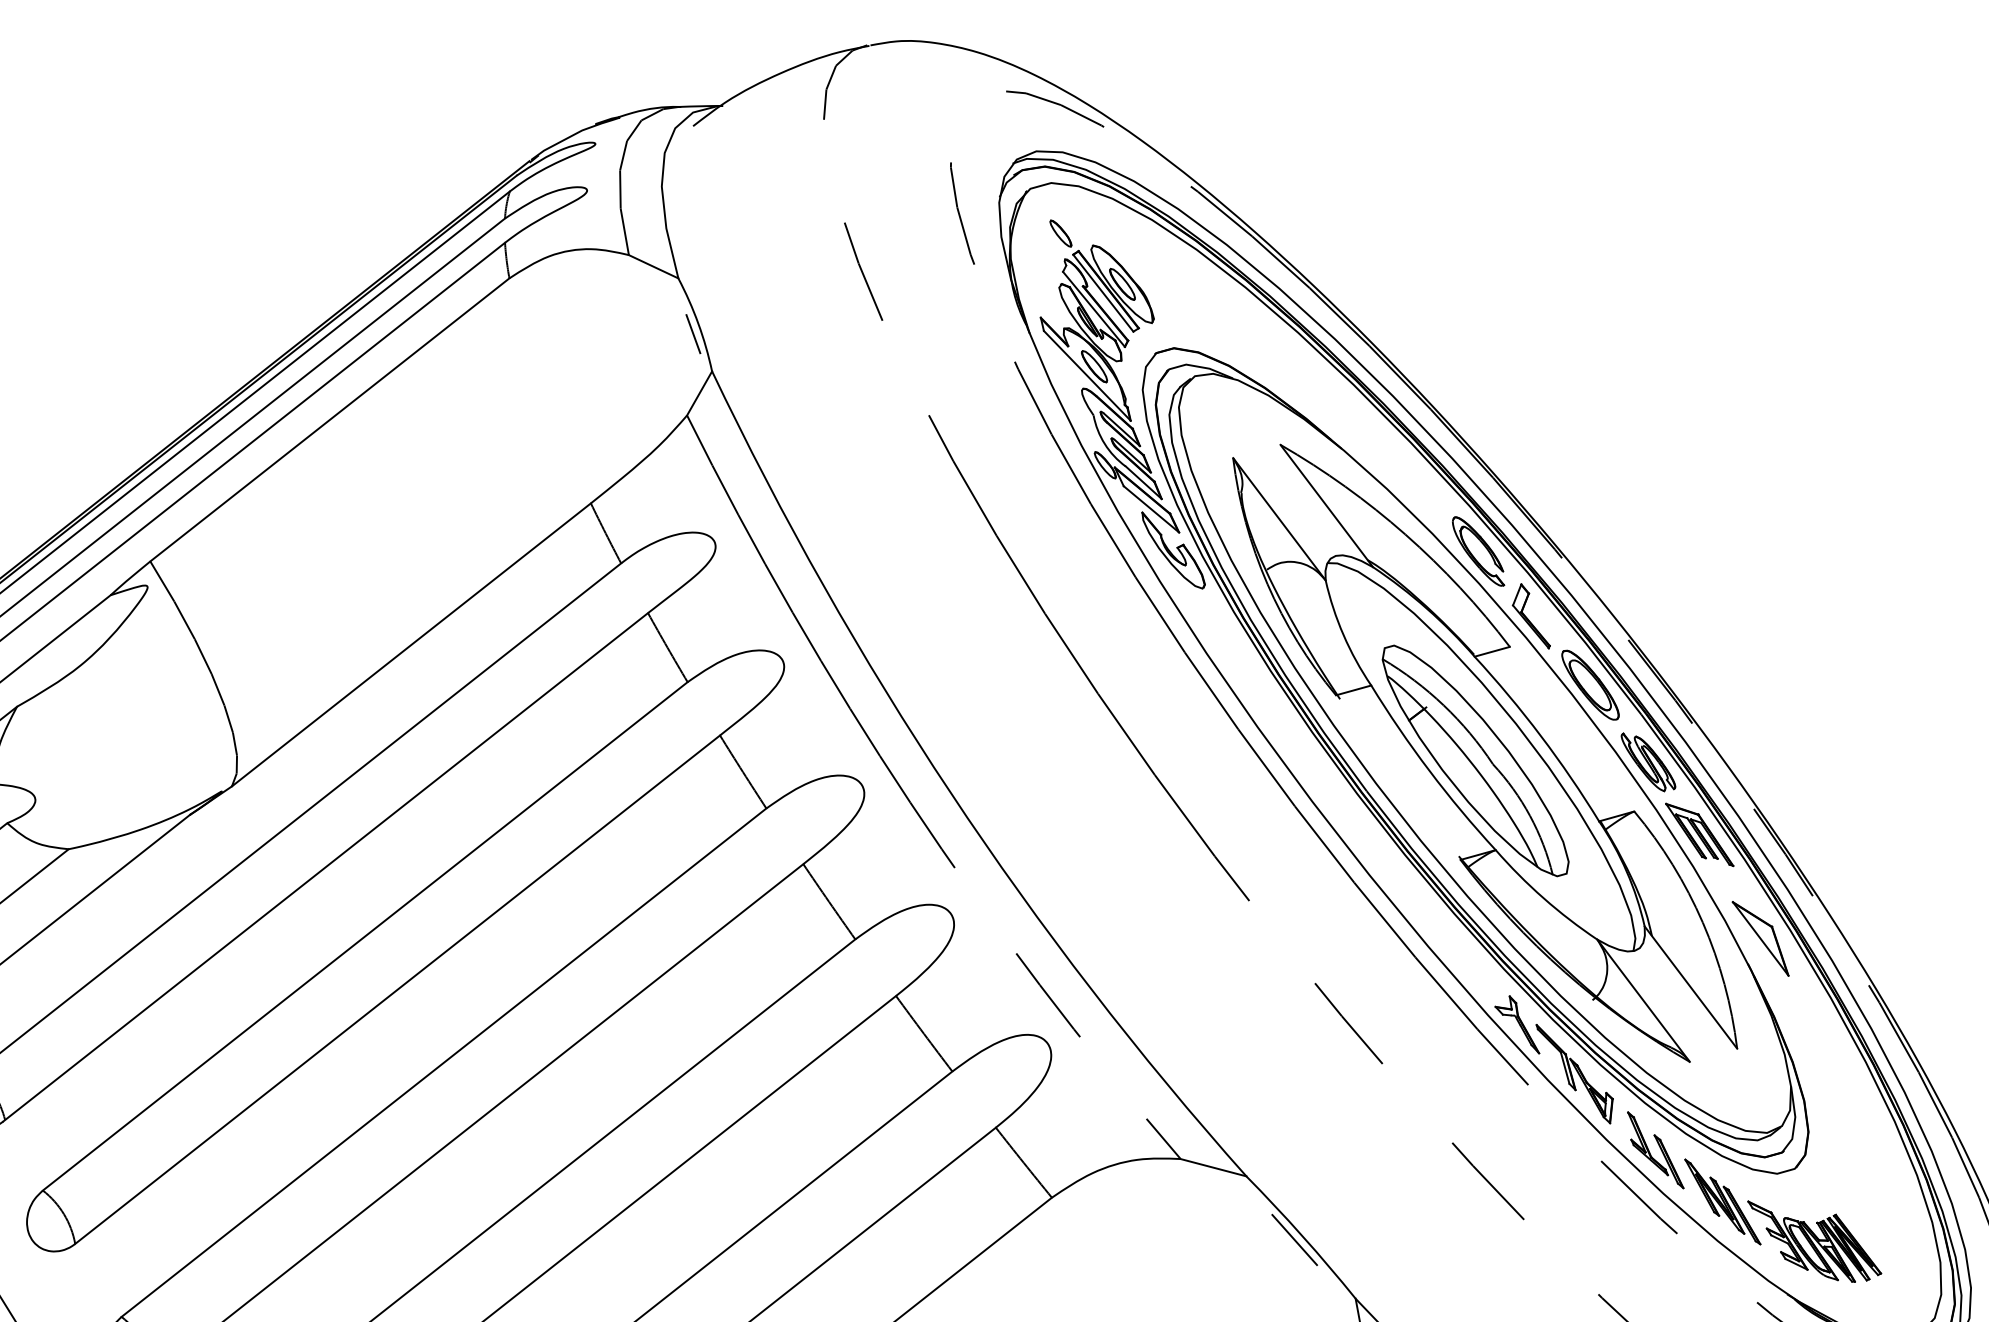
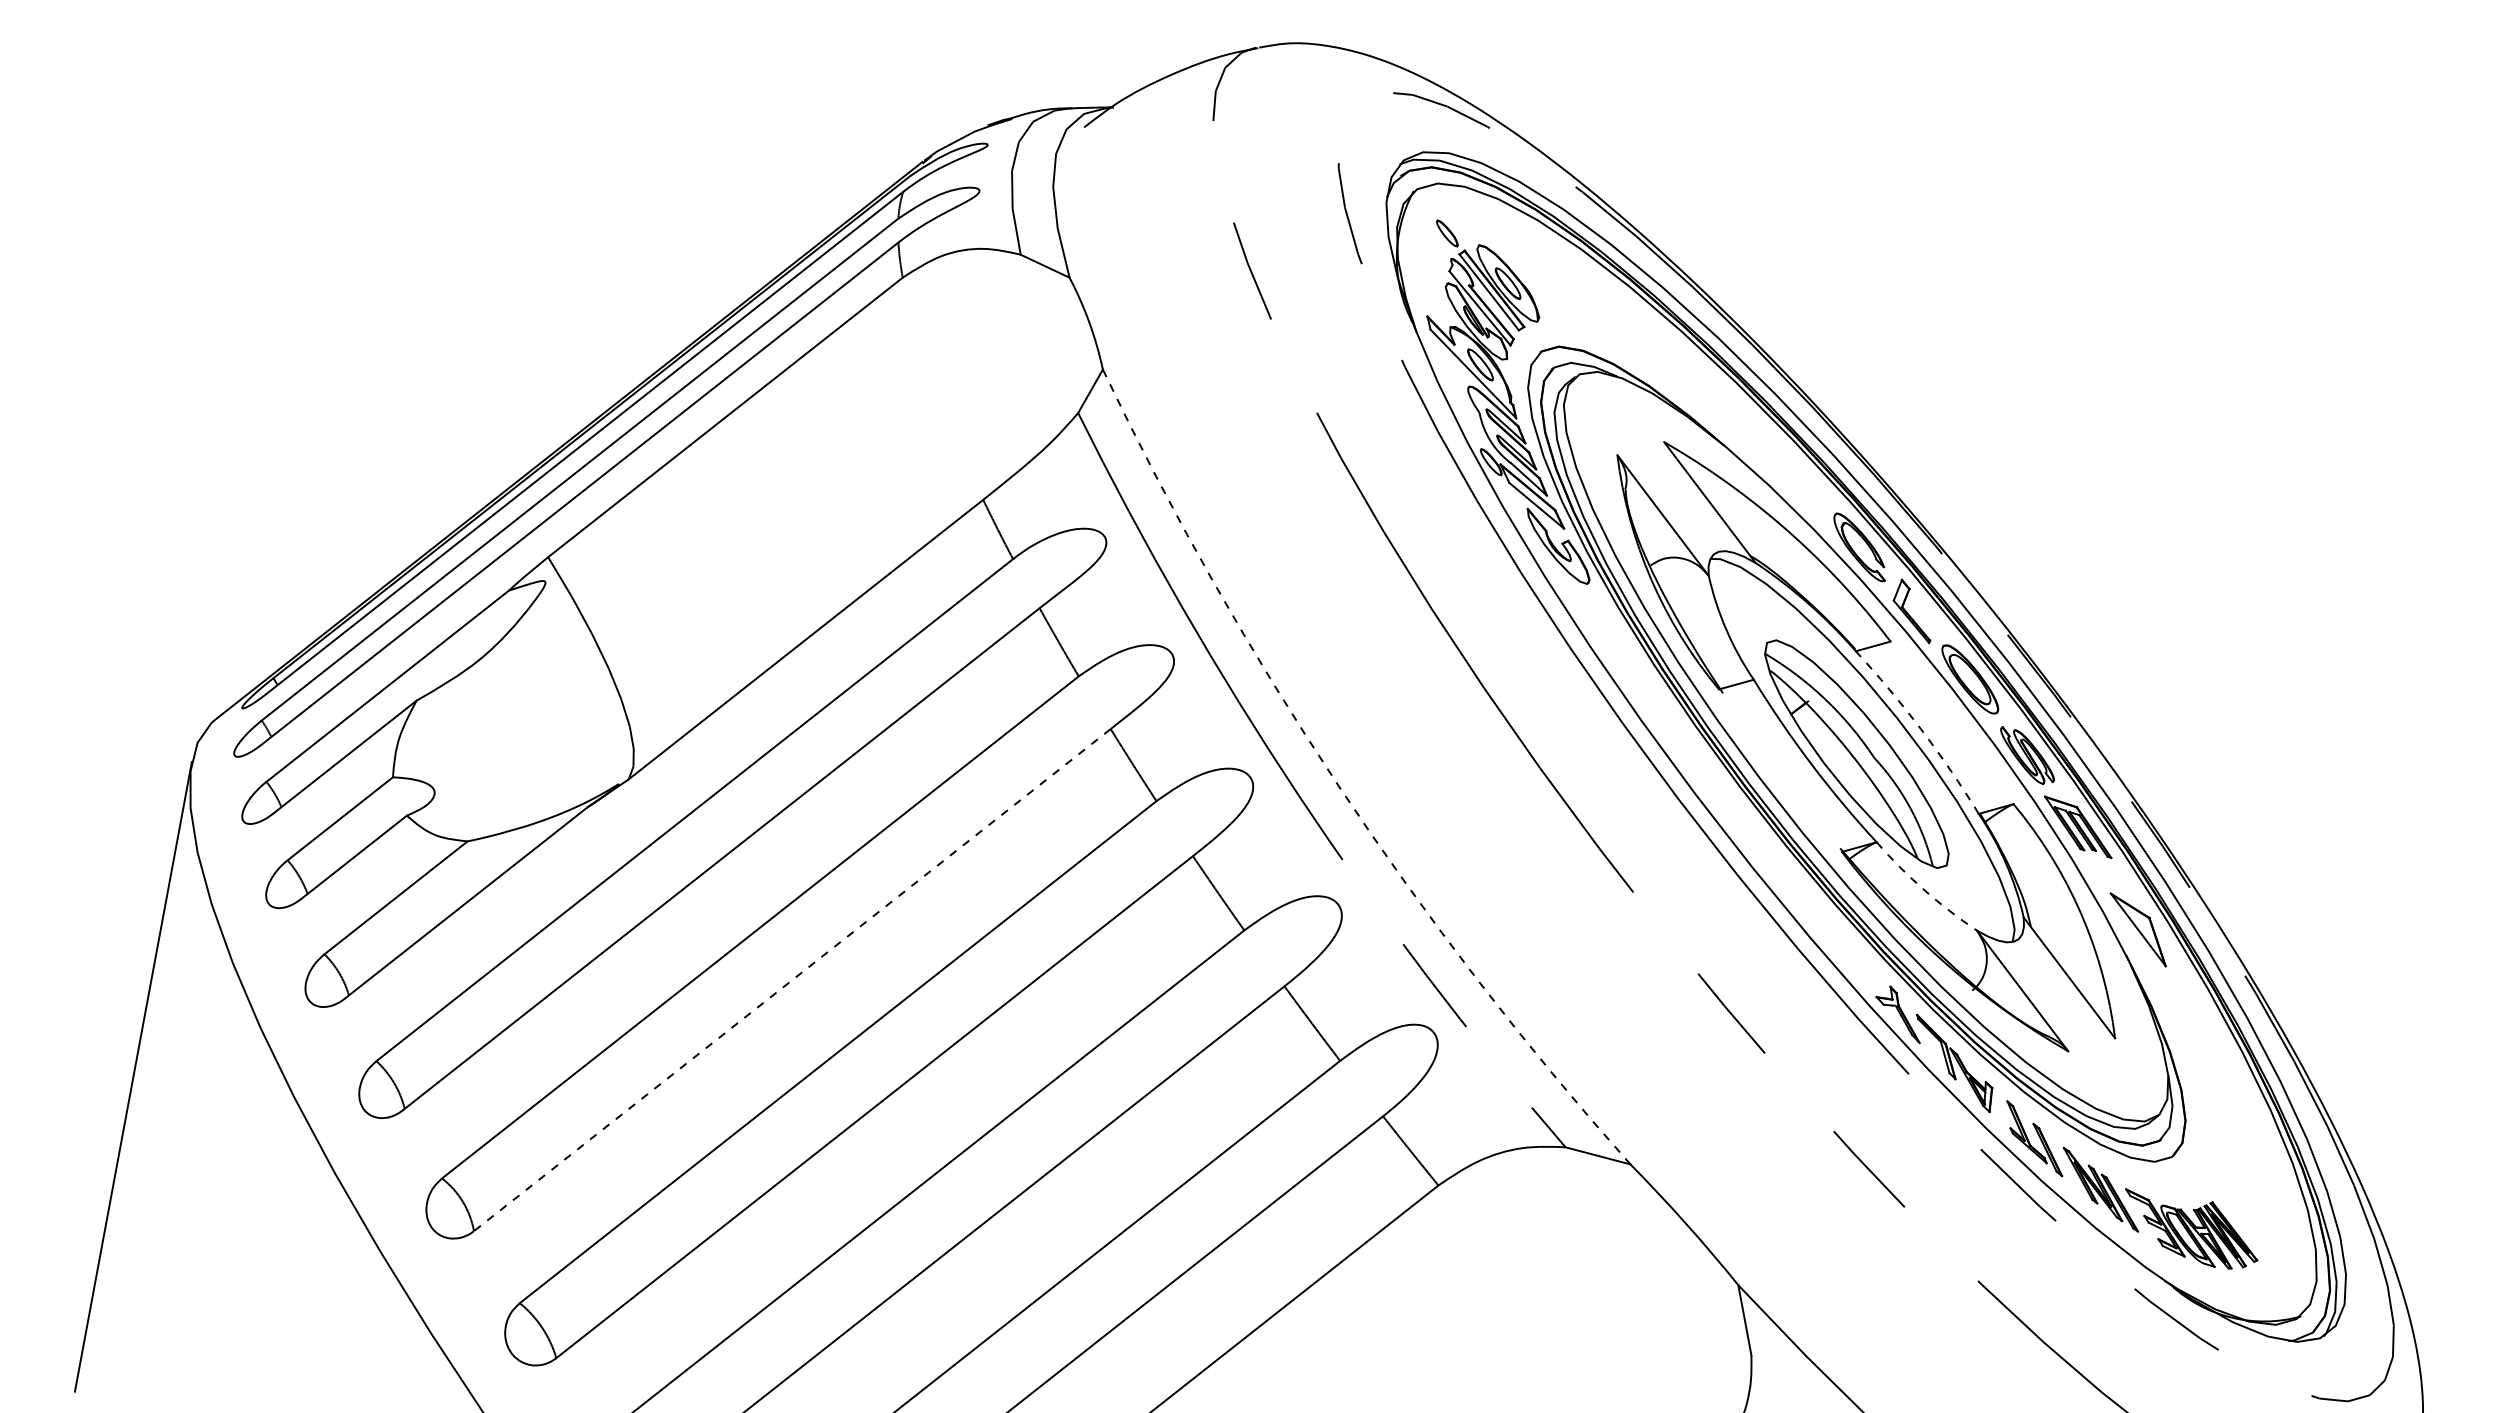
line: (693, 333) -> (1084, 332), removed
arc: (1541, 735) -> (1921, 729), solid -> dashed
arc: (950, 792) -> (1338, 785), solid -> dashed
arc: (1543, 897) -> (1923, 889), solid -> dashed
line: (396, 990) -> (791, 980), solid -> dashed
line: (1295, 1240) -> (1678, 1227), removed

